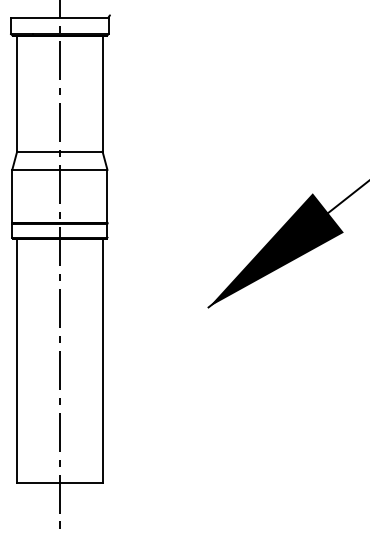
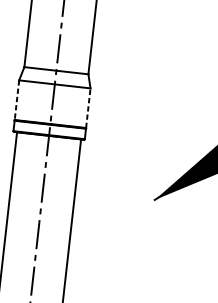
line: (107, 195) -> (88, 107), solid -> dashed
line: (12, 196) -> (17, 100), solid -> dashed

